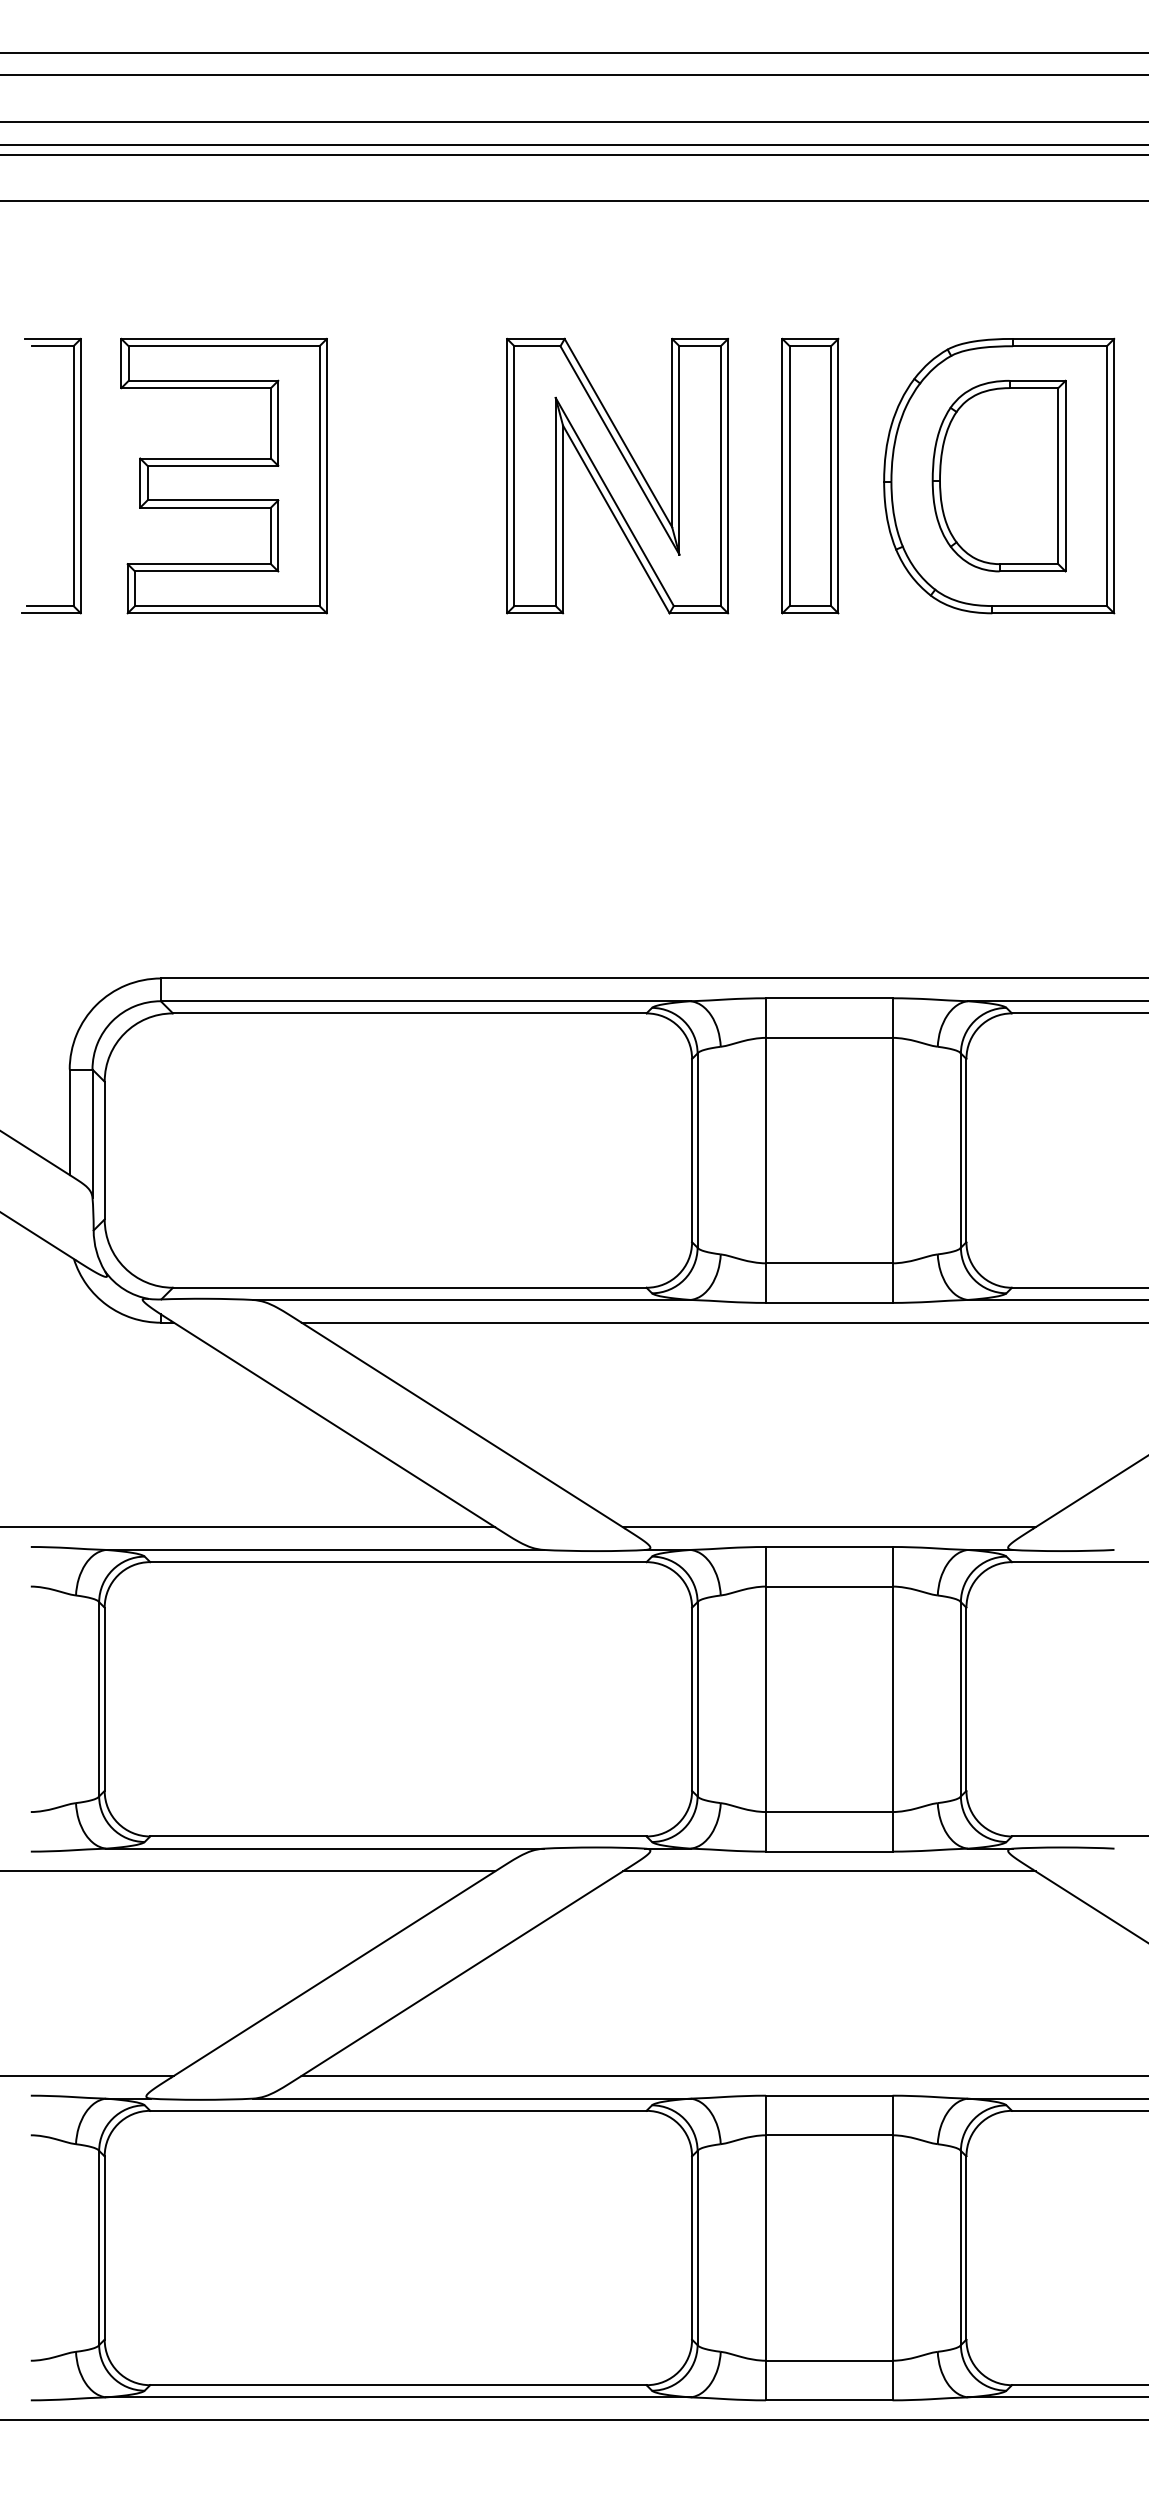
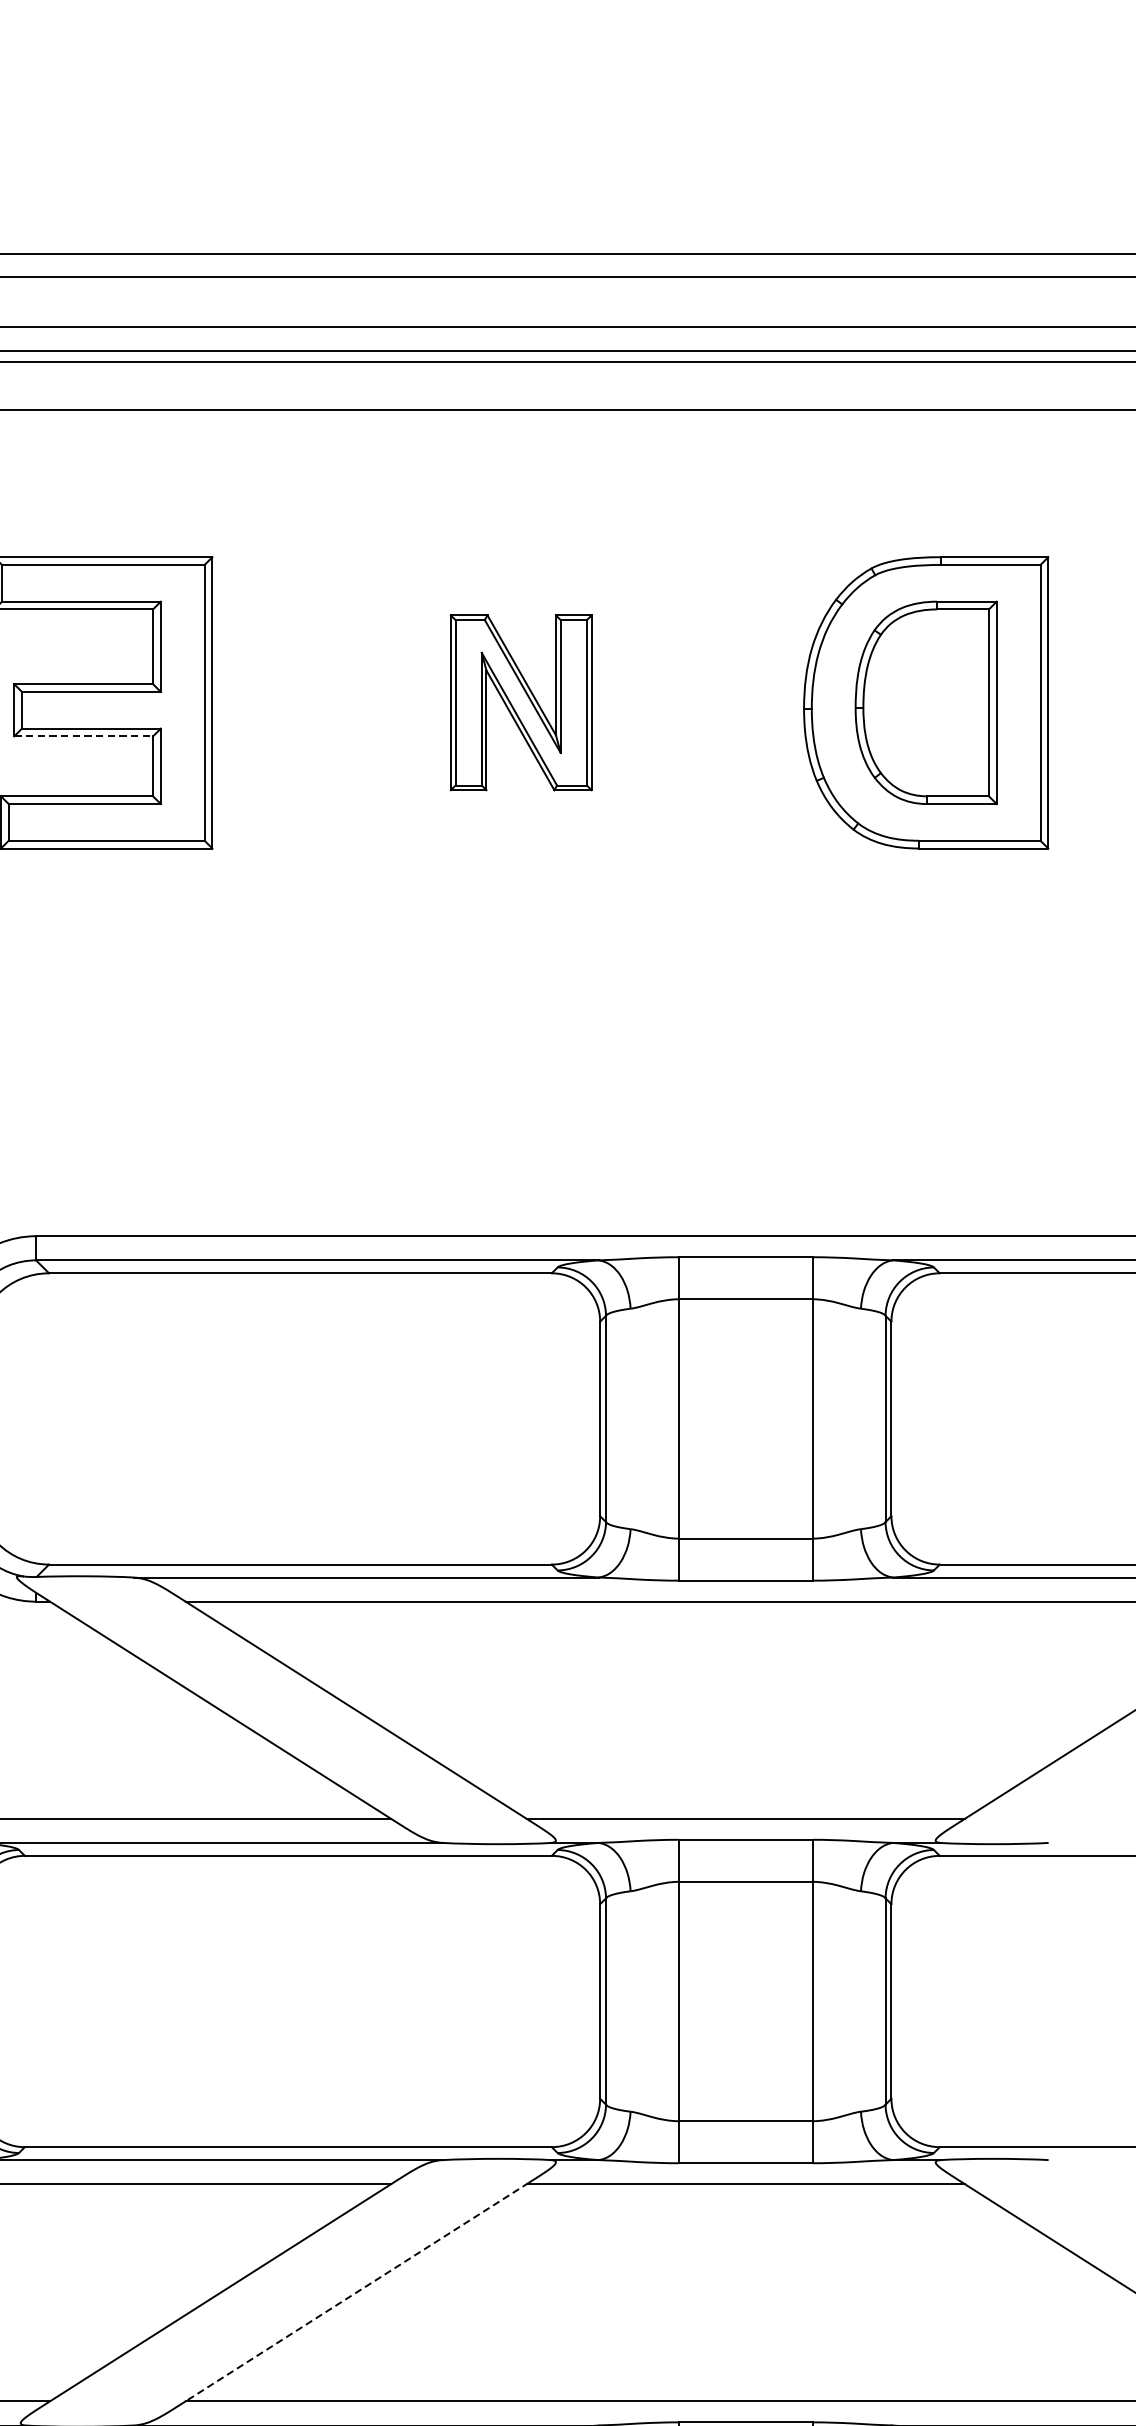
part: (617, 475) -> (520, 702), size x0.6
part: (810, 475) -> (725, 702), removed
line: (206, 507) -> (84, 736), solid -> dashed
line: (463, 1972) -> (357, 2291), solid -> dashed

